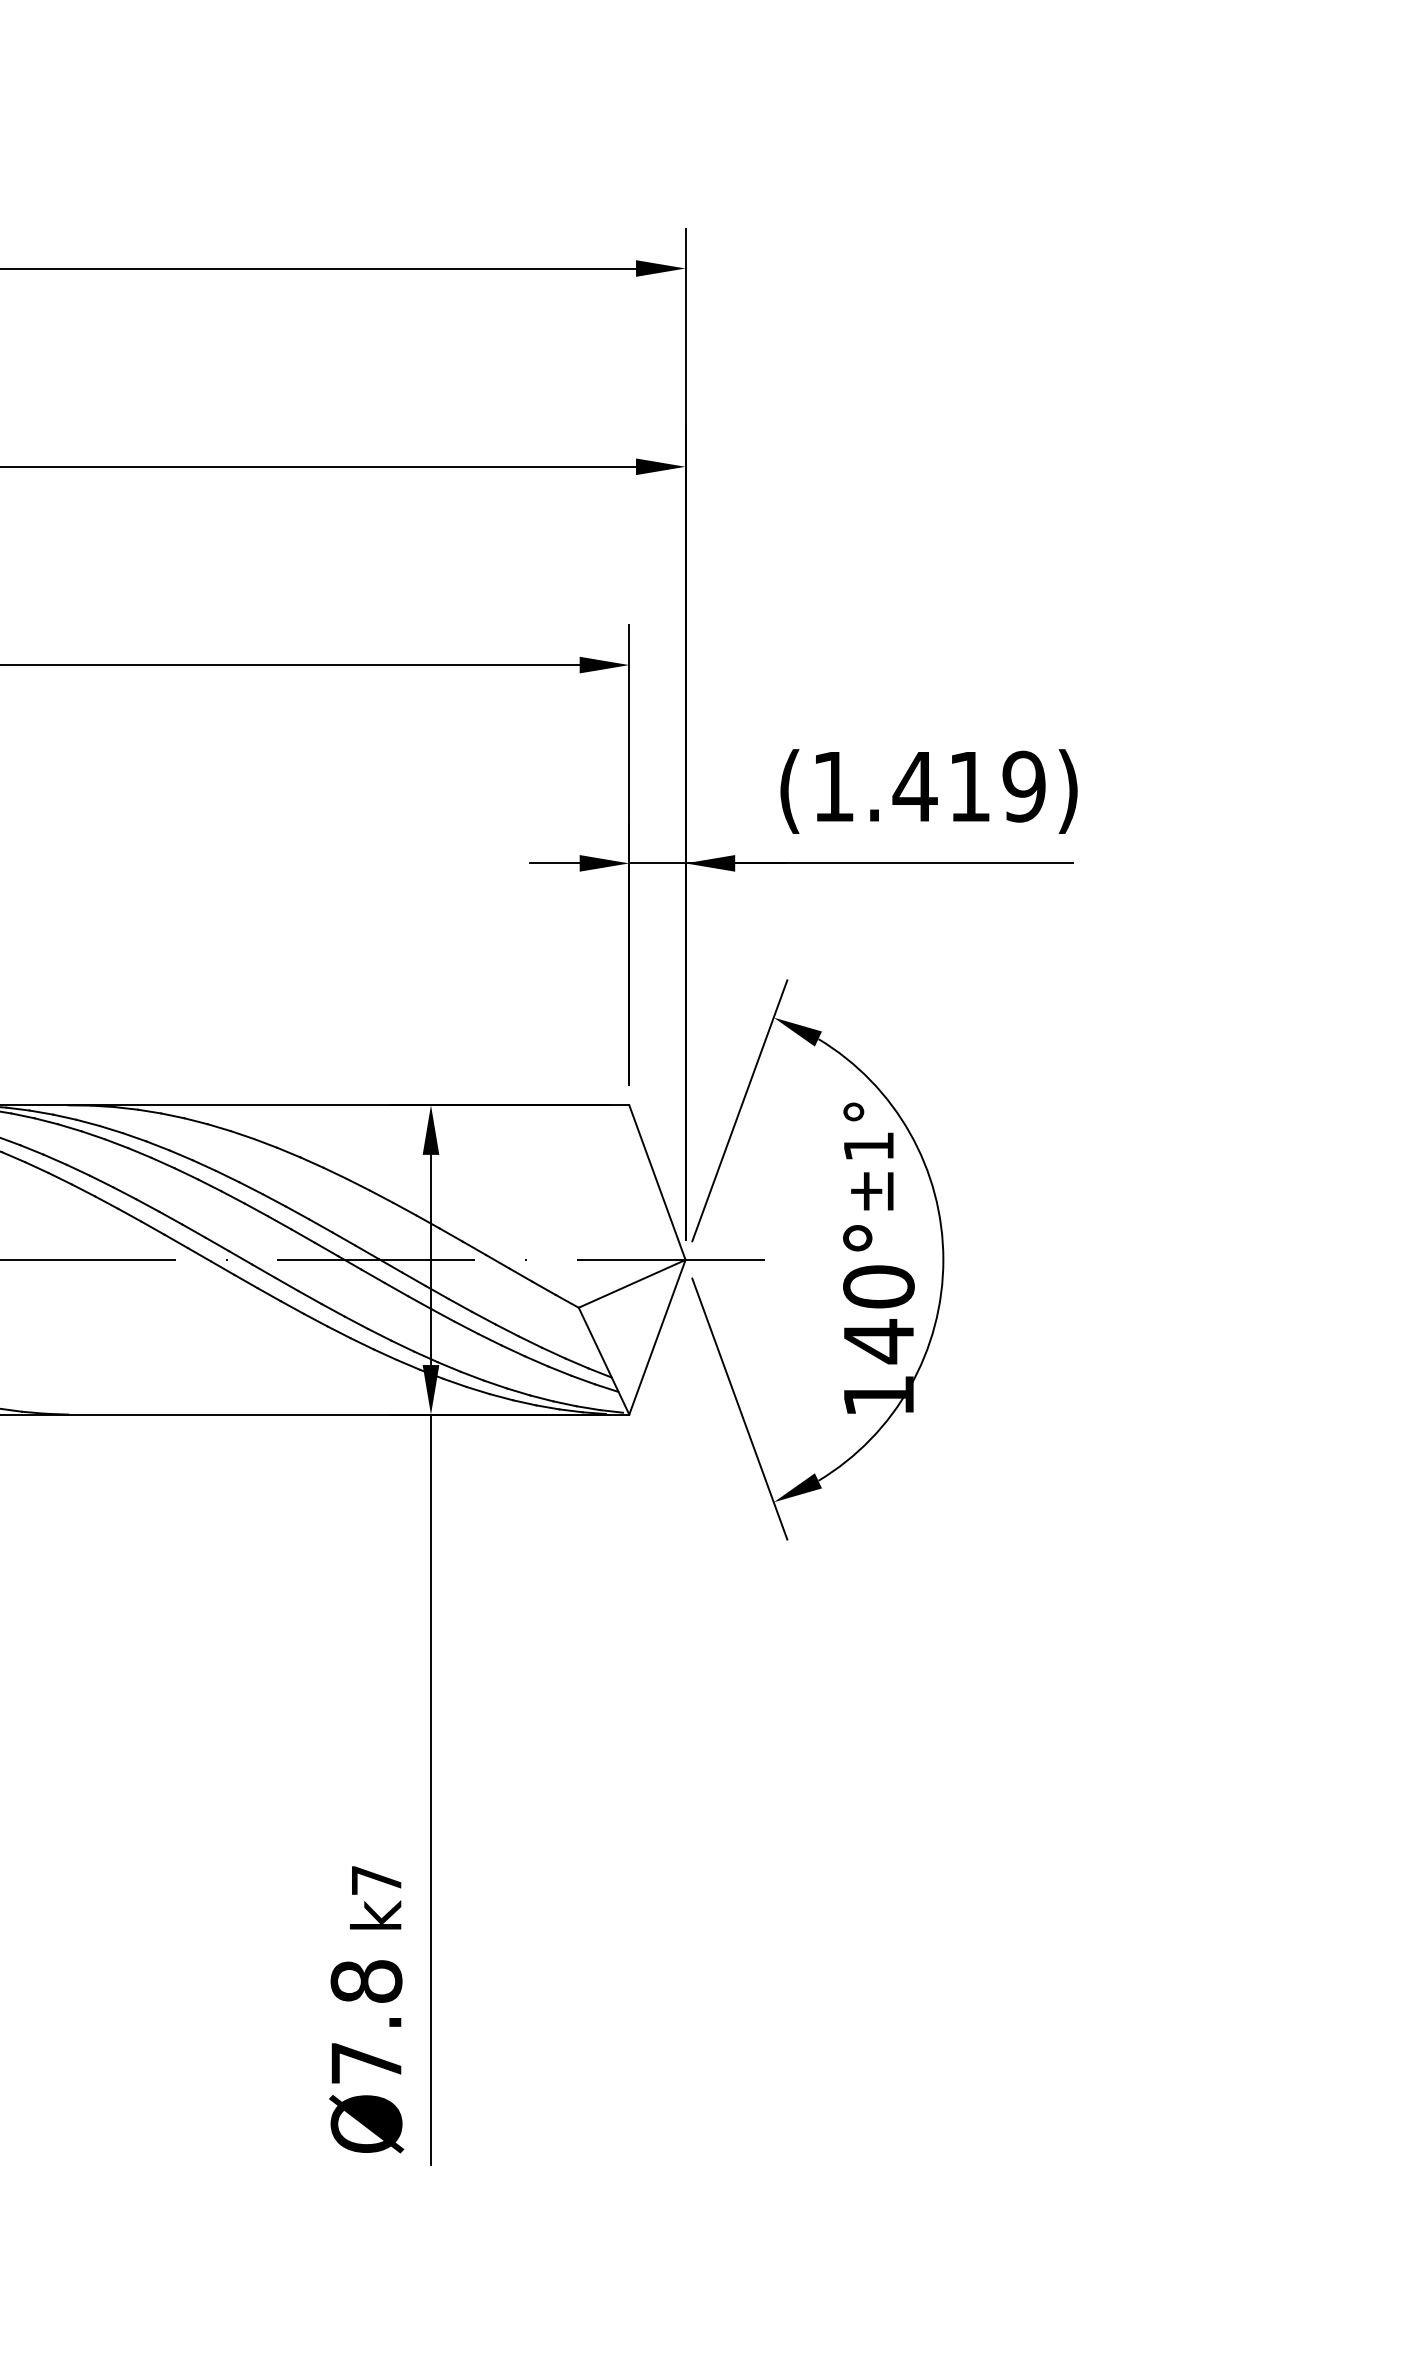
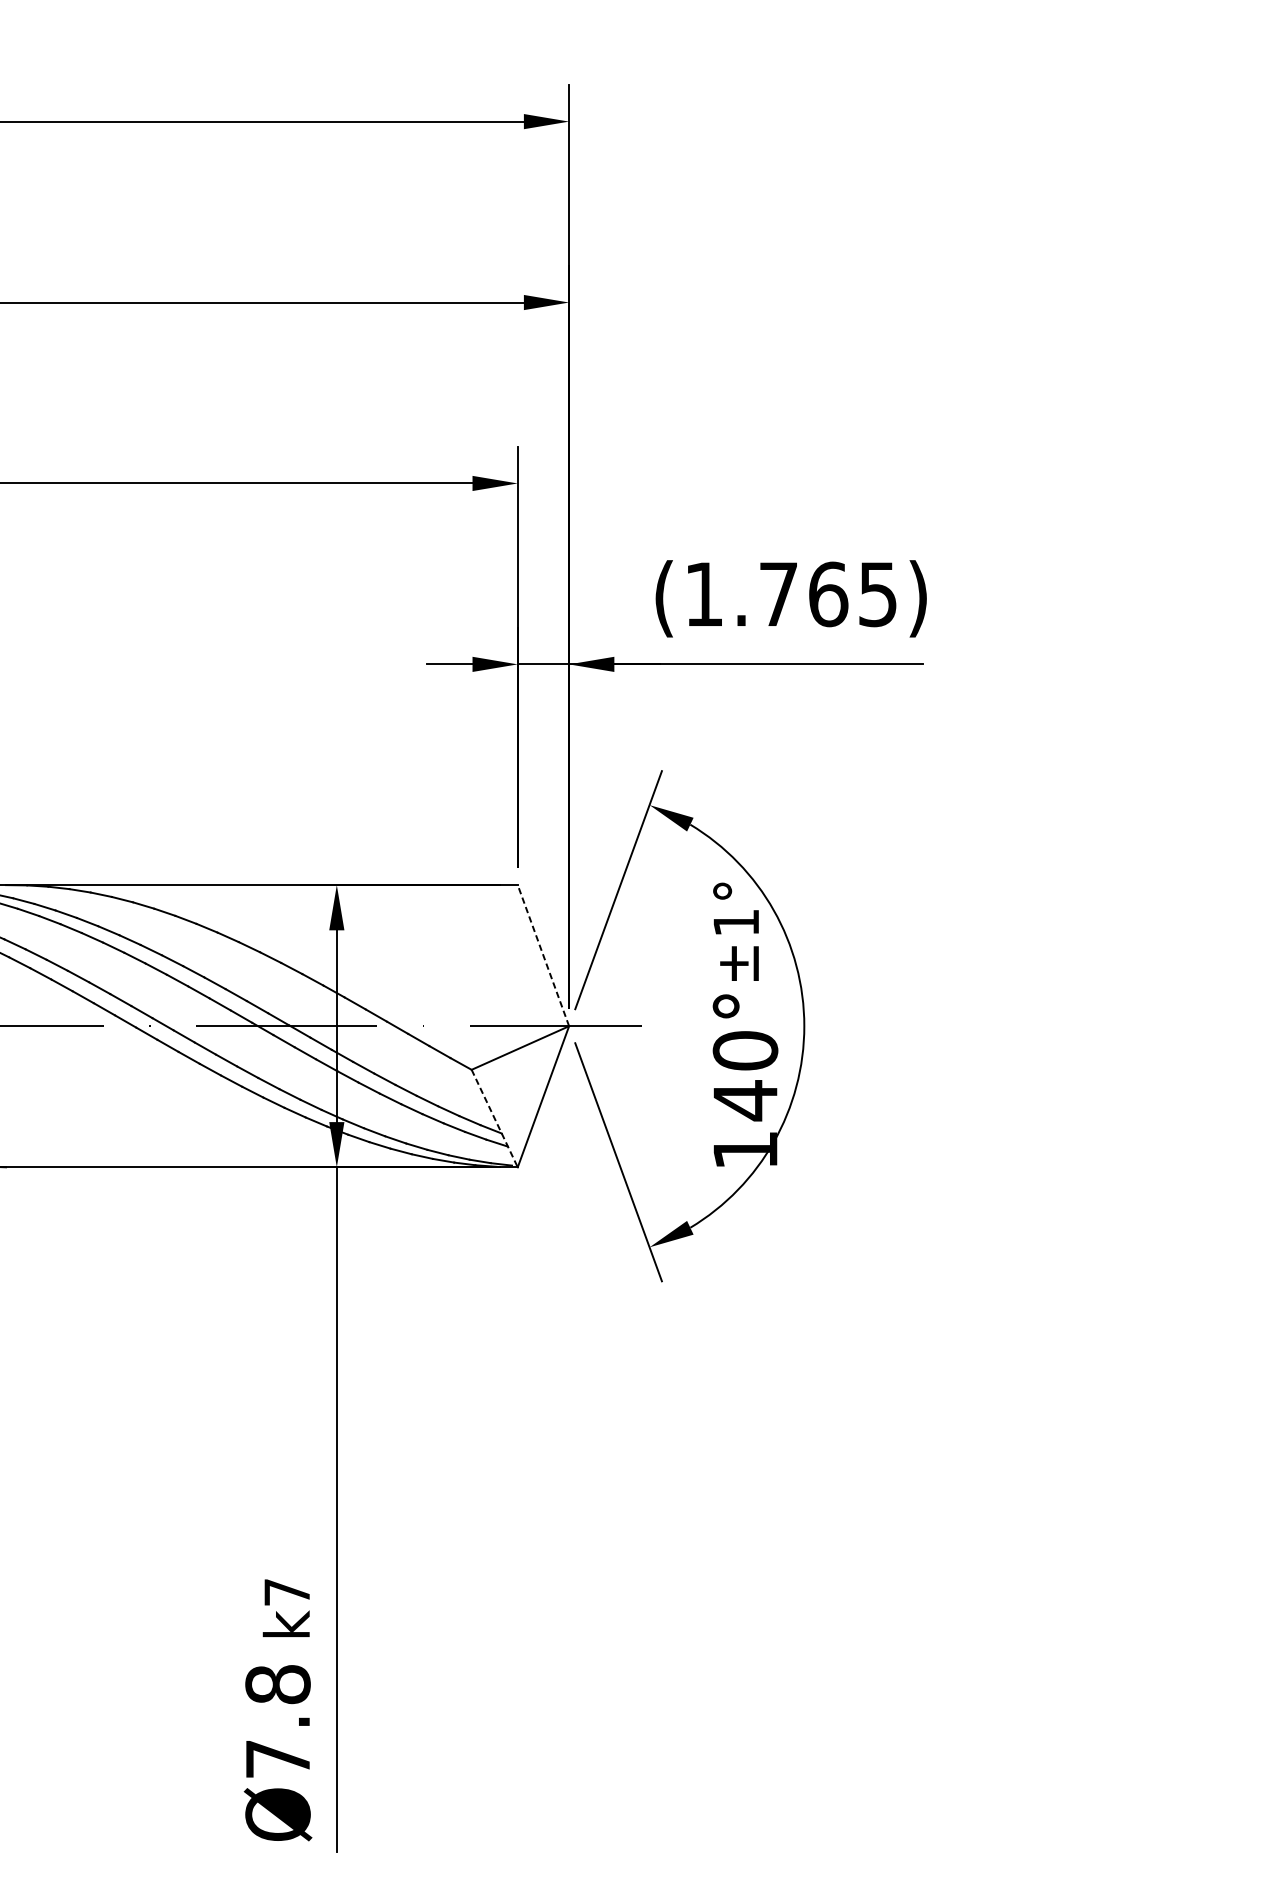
text: (968, 786) -> (827, 594), (1.419) -> (1.765)
line: (657, 1182) -> (543, 955), solid -> dashed
line: (604, 1361) -> (495, 1118), solid -> dashed

